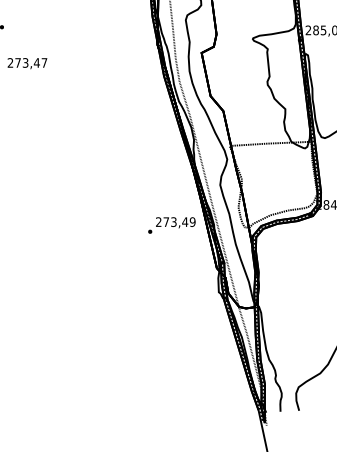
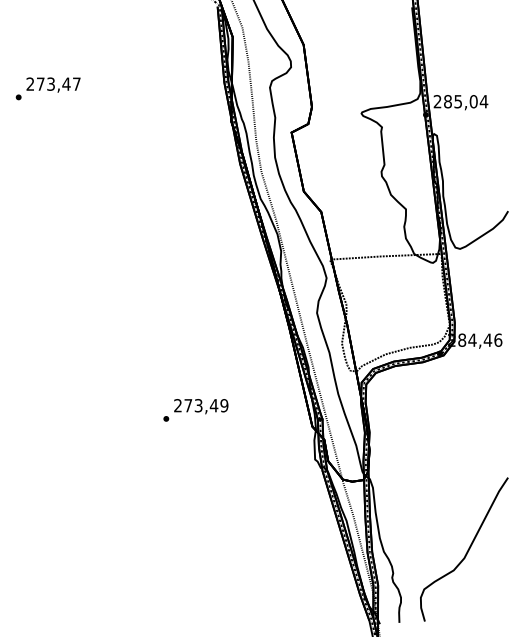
text: (27, 63) -> (53, 84), moved
text: (171, 225) -> (195, 410), moved

